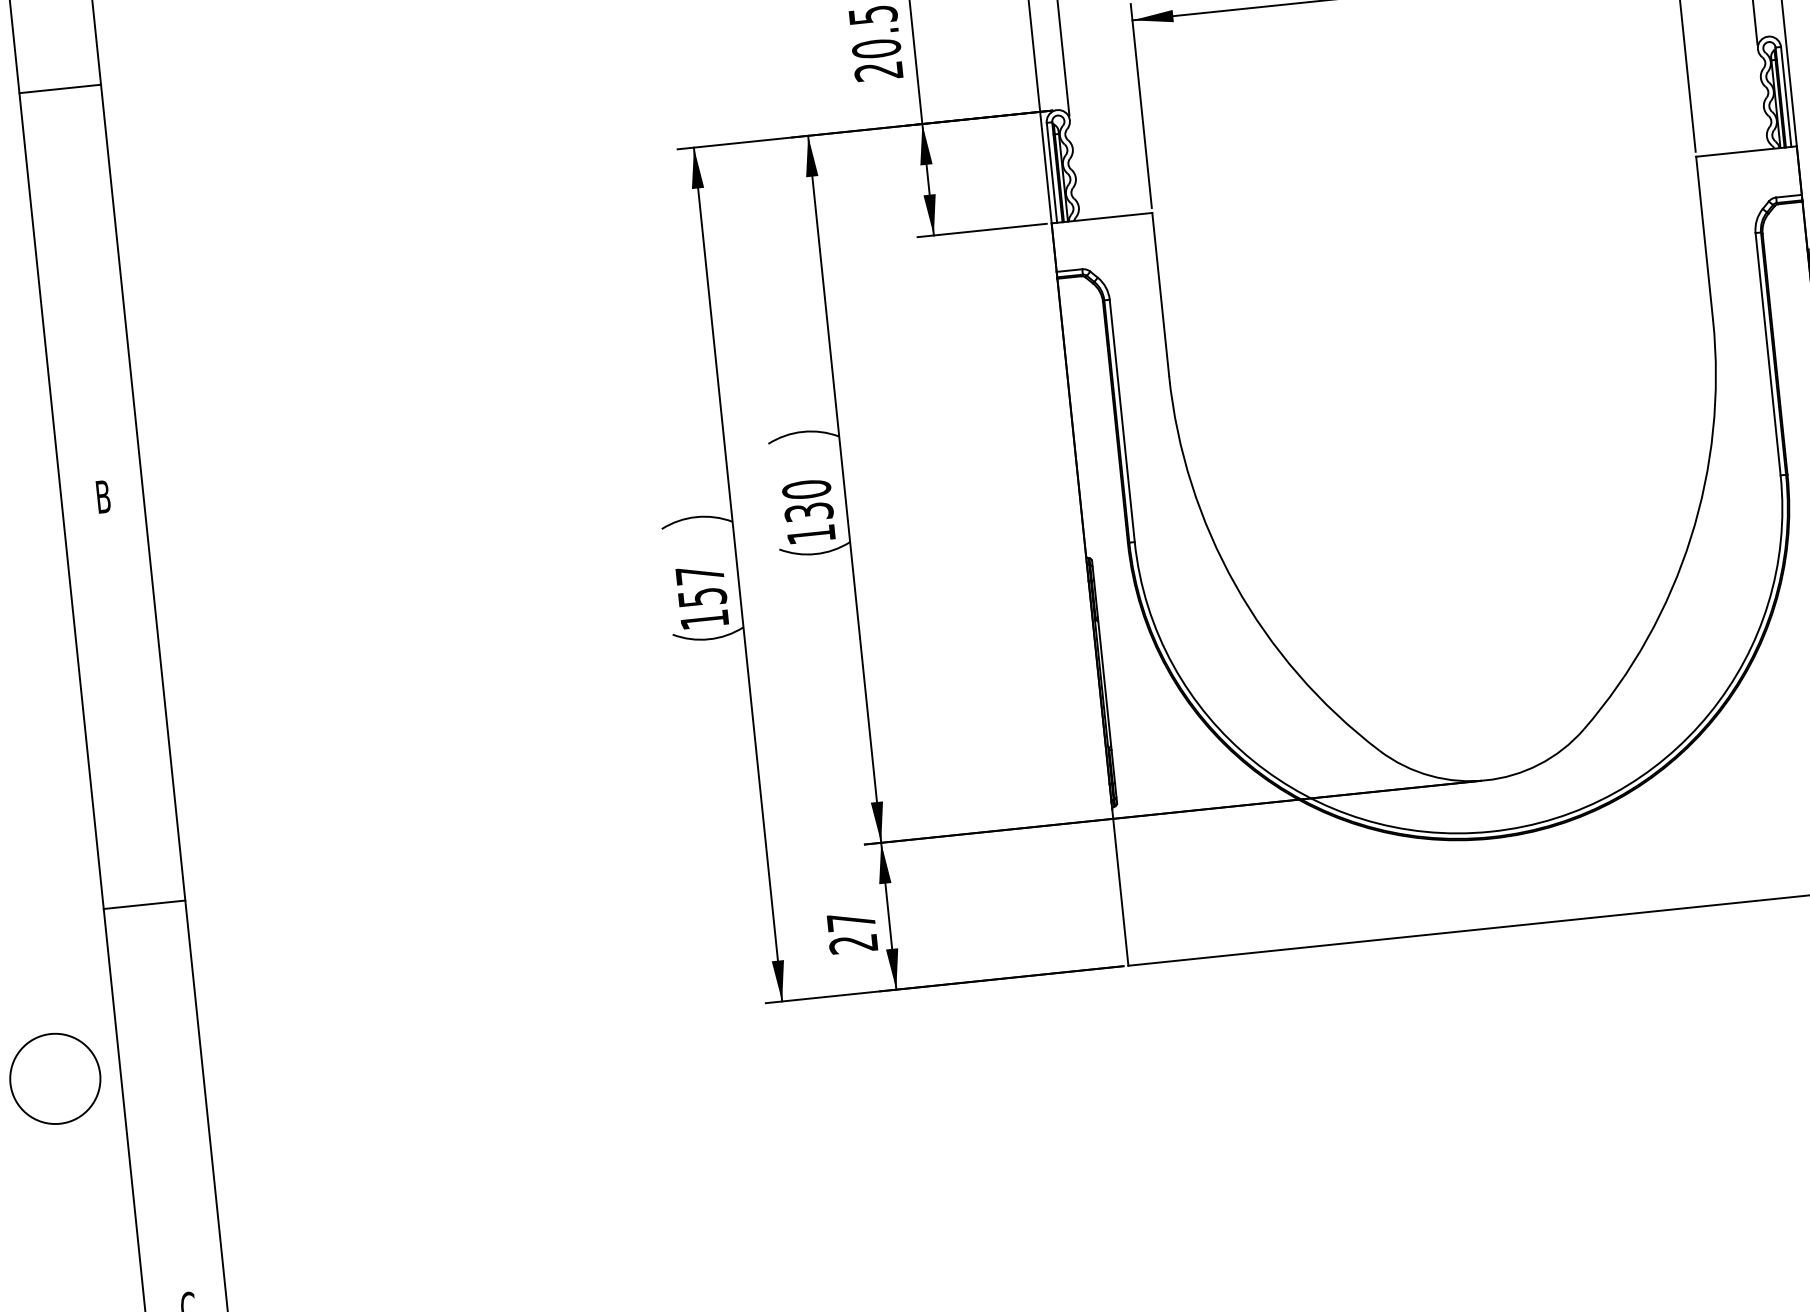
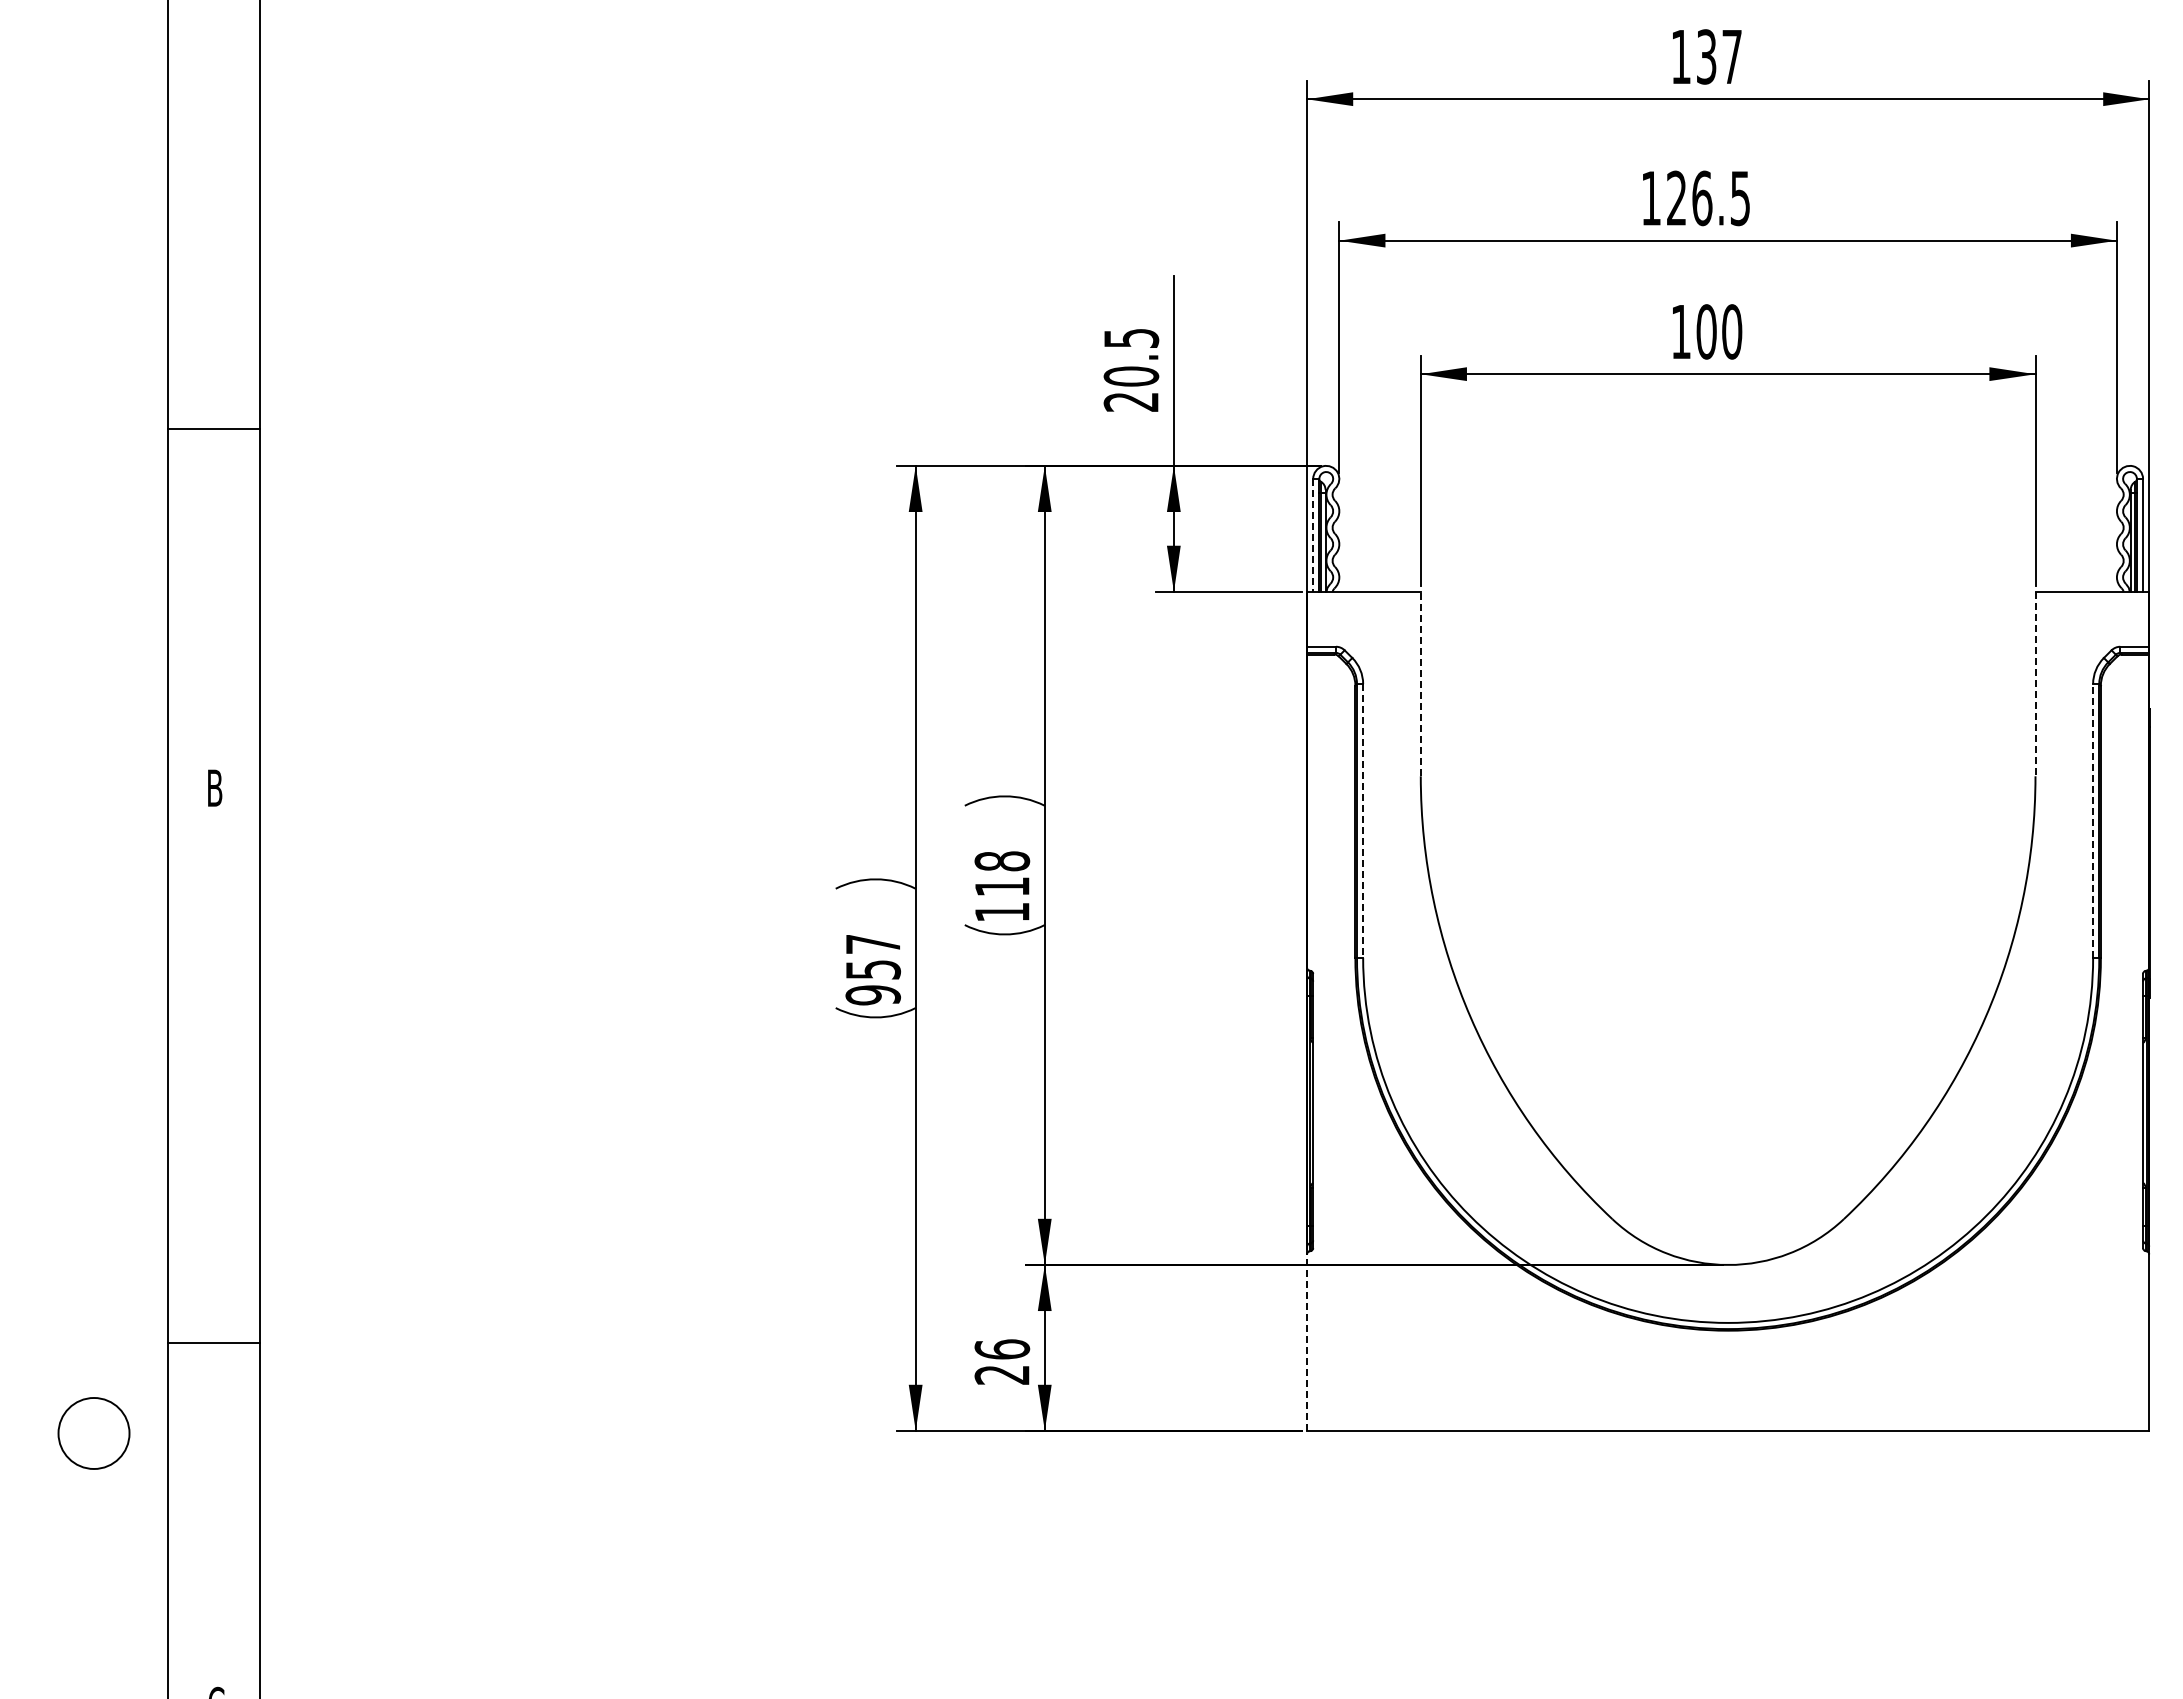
line: (59, 89) -> (213, 429), moved
line: (1052, 172) -> (1313, 535), solid -> dashed
line: (1704, 238) -> (2035, 684), solid -> dashed
line: (1160, 294) -> (1420, 683), solid -> dashed
line: (1768, 354) -> (2093, 821), solid -> dashed
line: (1122, 421) -> (1363, 821), solid -> dashed
text: (807, 500) -> (1002, 873), 130 -> 118
text: (704, 620) -> (873, 995), 157 -> 957
line: (1120, 887) -> (1307, 1342), solid -> dashed
line: (144, 905) -> (213, 1343), moved
text: (851, 921) -> (1002, 1349), 27 -> 26
circle: (54, 1078) -> (93, 1433), size x0.7

